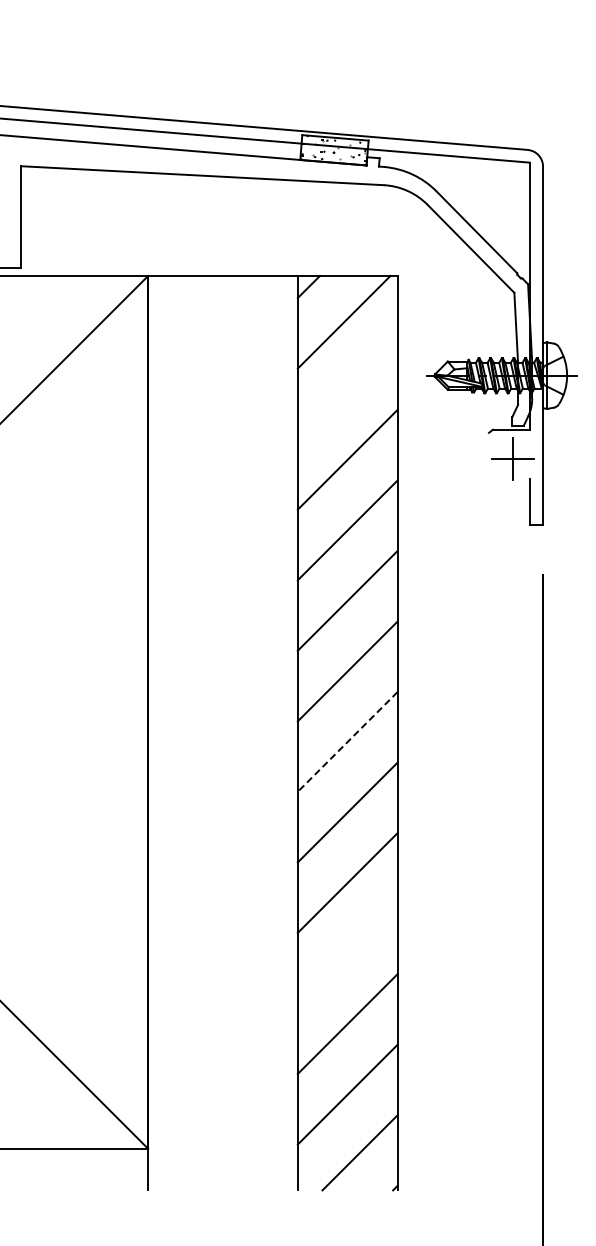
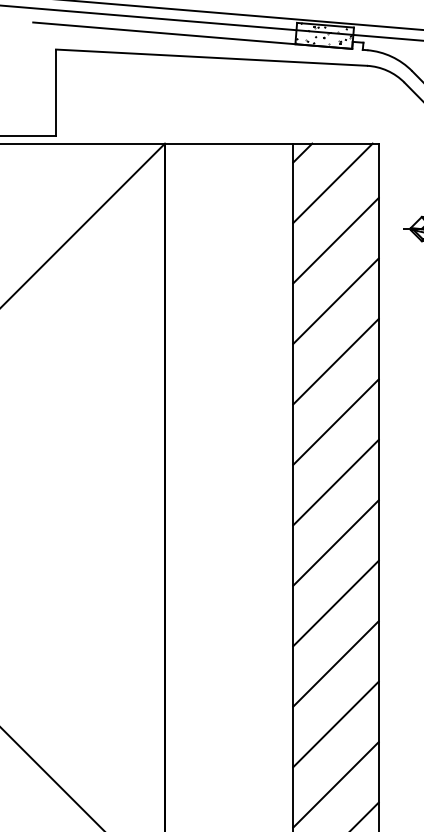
line: (347, 389) -> (335, 240), added
line: (347, 741) -> (335, 542), dashed -> solid
line: (347, 953) -> (335, 724), added

